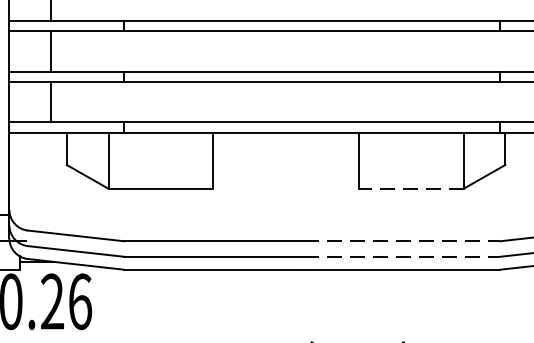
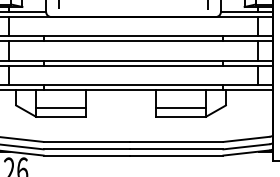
line: (161, 171) -> (61, 108), added
line: (410, 171) -> (180, 108), added
line: (410, 188) -> (180, 116), dashed -> solid
line: (402, 240) -> (176, 141), dashed -> solid
line: (402, 257) -> (176, 149), dashed -> solid

